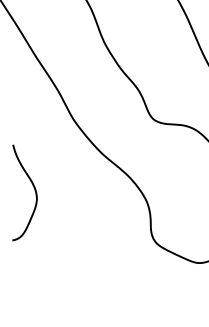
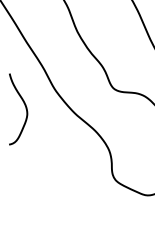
curve: (34, 193) -> (25, 109), moved

